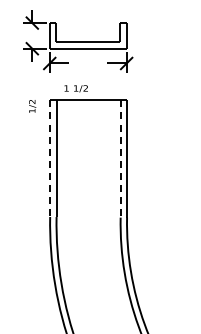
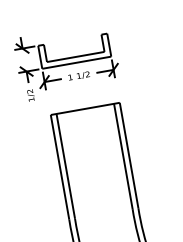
text: (75, 88) -> (78, 76), moved
text: (32, 106) -> (31, 95), moved
line: (120, 158) -> (123, 156), dashed -> solid
line: (50, 159) -> (60, 168), dashed -> solid

